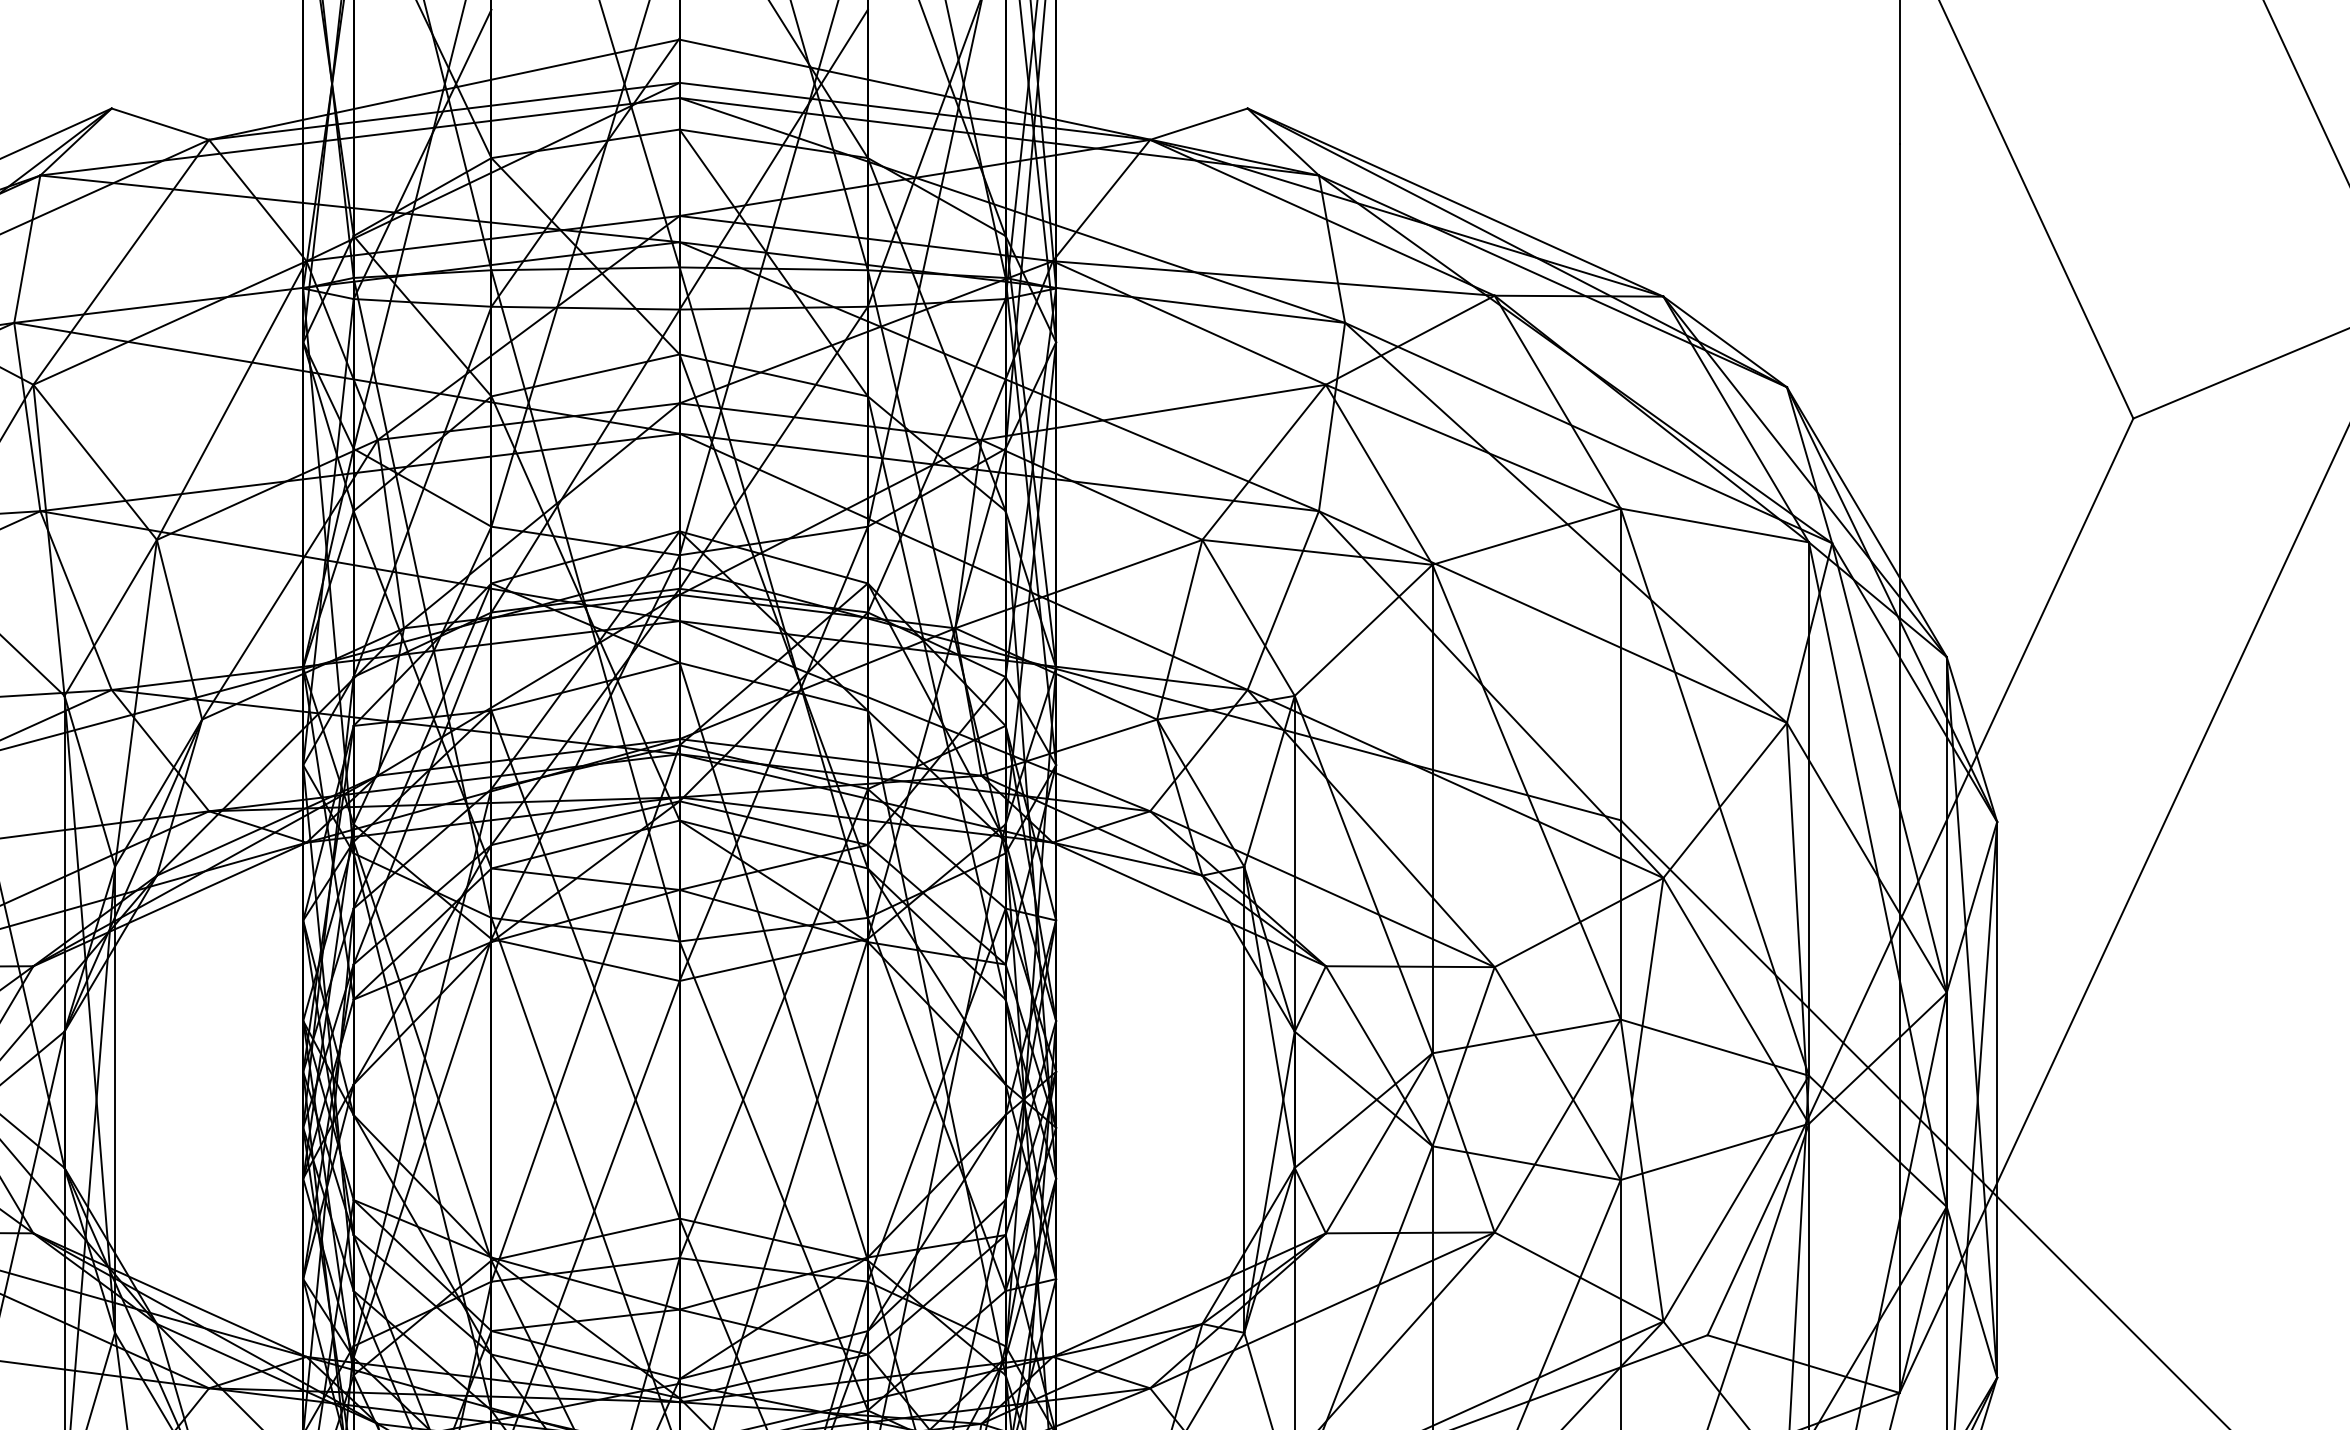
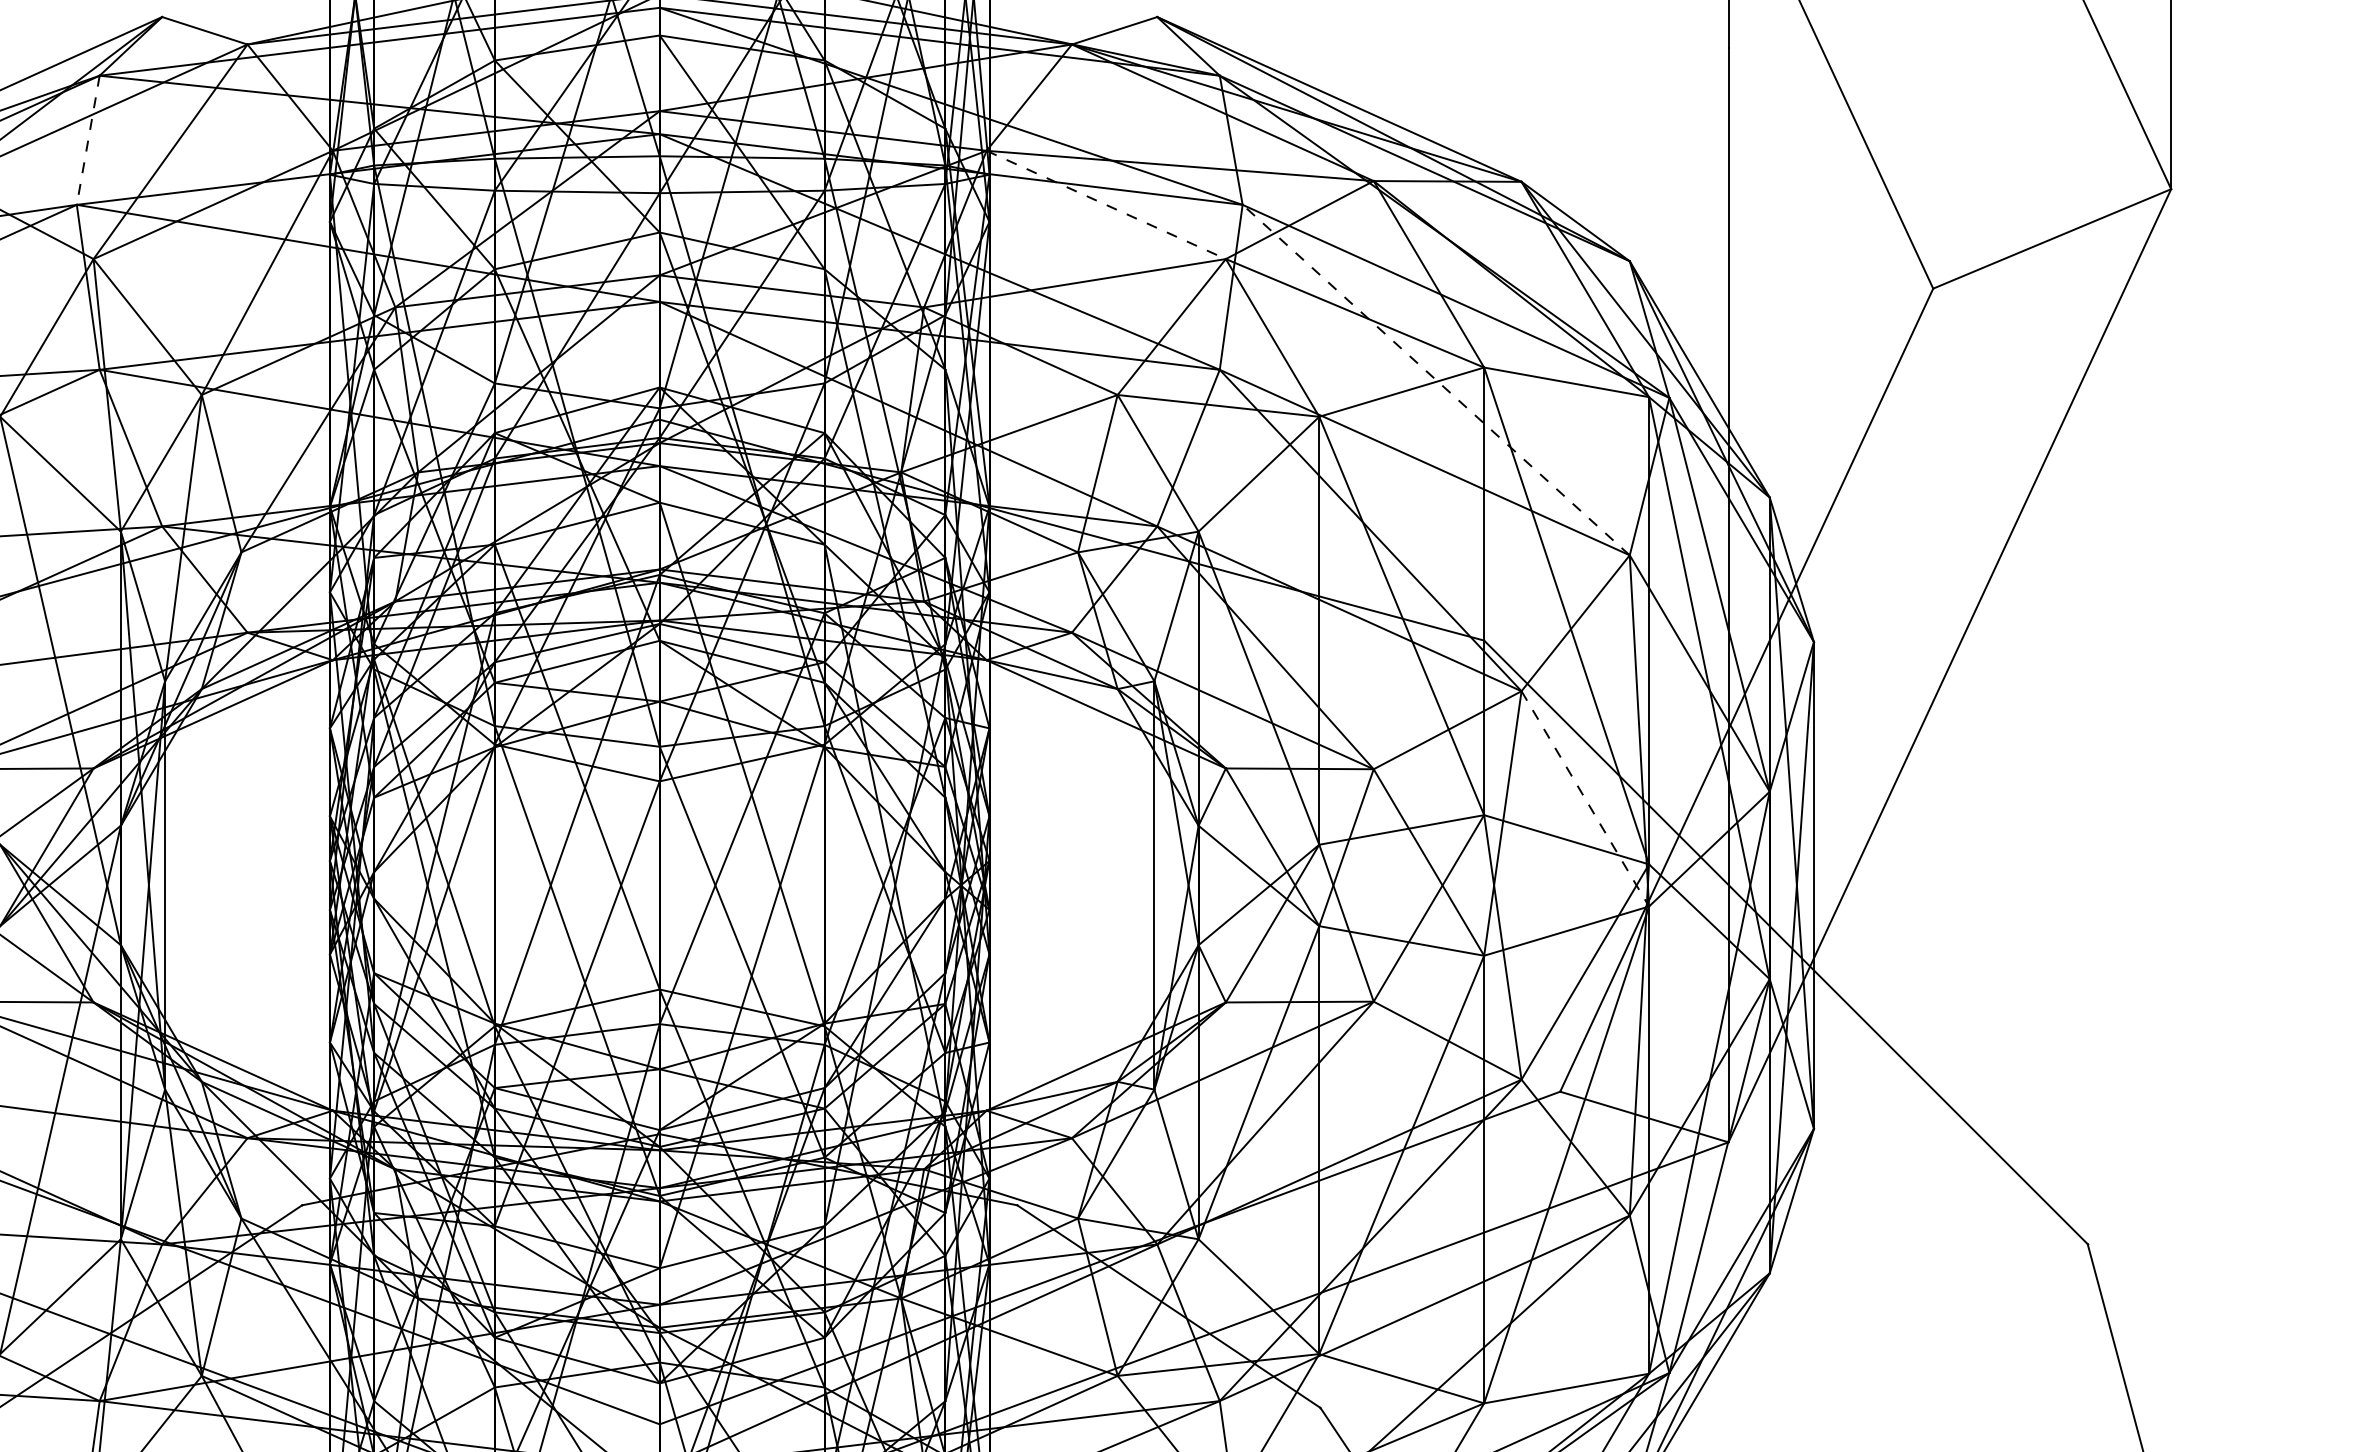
line: (27, 249) -> (88, 140), solid -> dashed
line: (1189, 323) -> (1106, 205), solid -> dashed
line: (1565, 522) -> (1435, 379), solid -> dashed
line: (1736, 1001) -> (1585, 799), solid -> dashed

